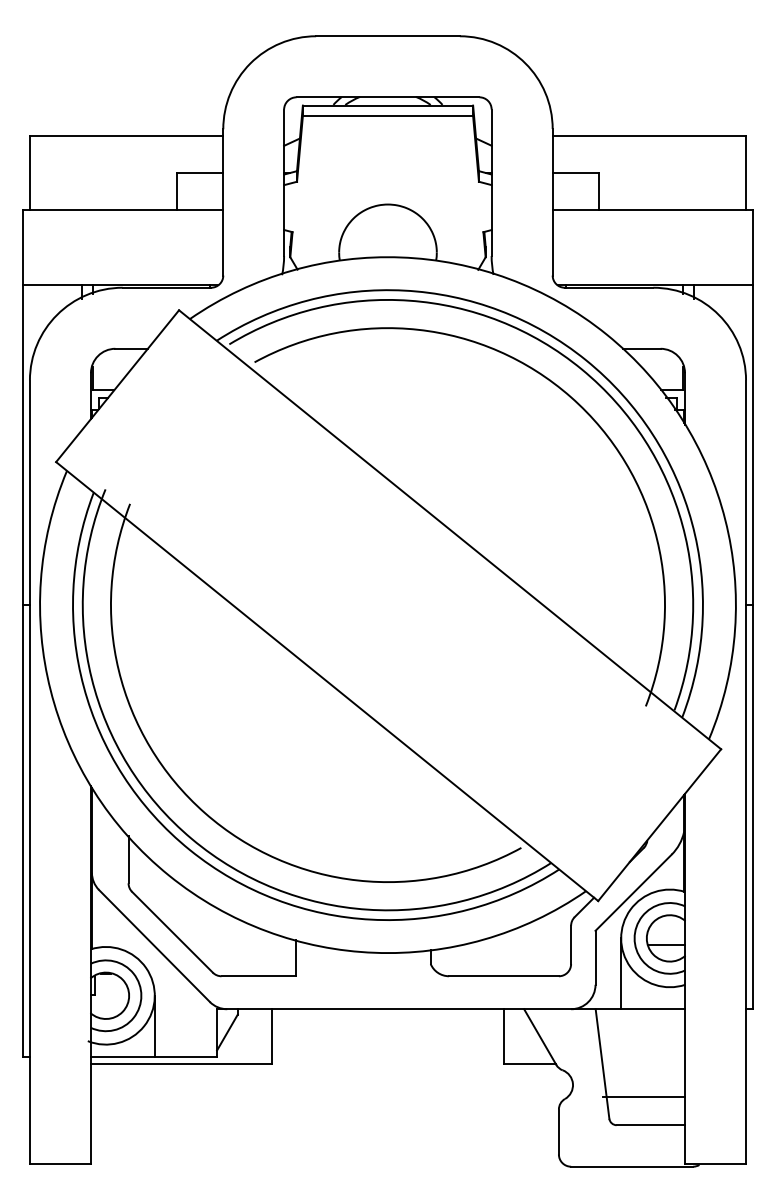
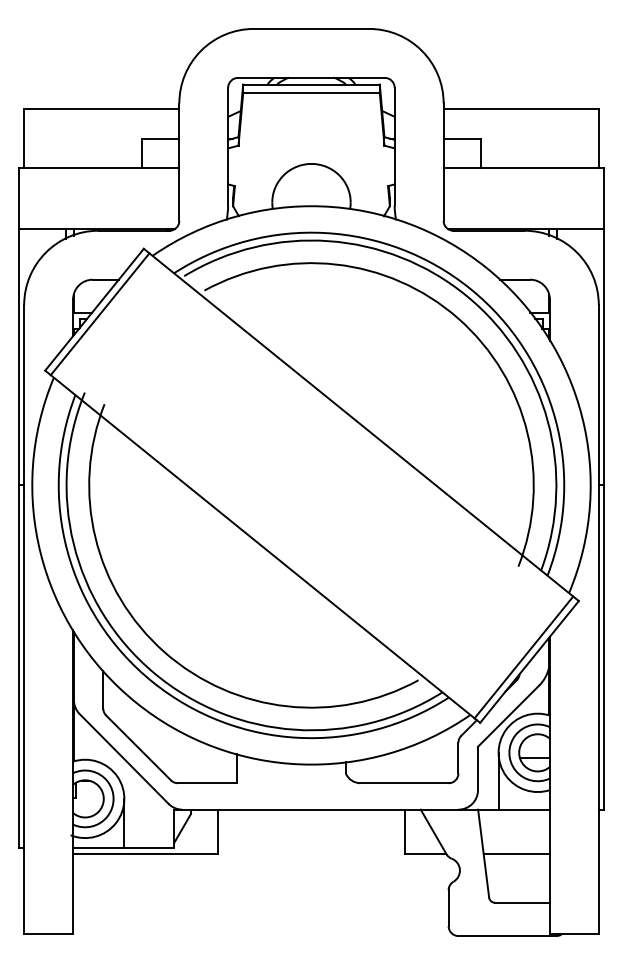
line: (123, 392) -> (99, 314), added
line: (652, 819) -> (523, 657), added
line: (643, 1096) -> (516, 853), moved

